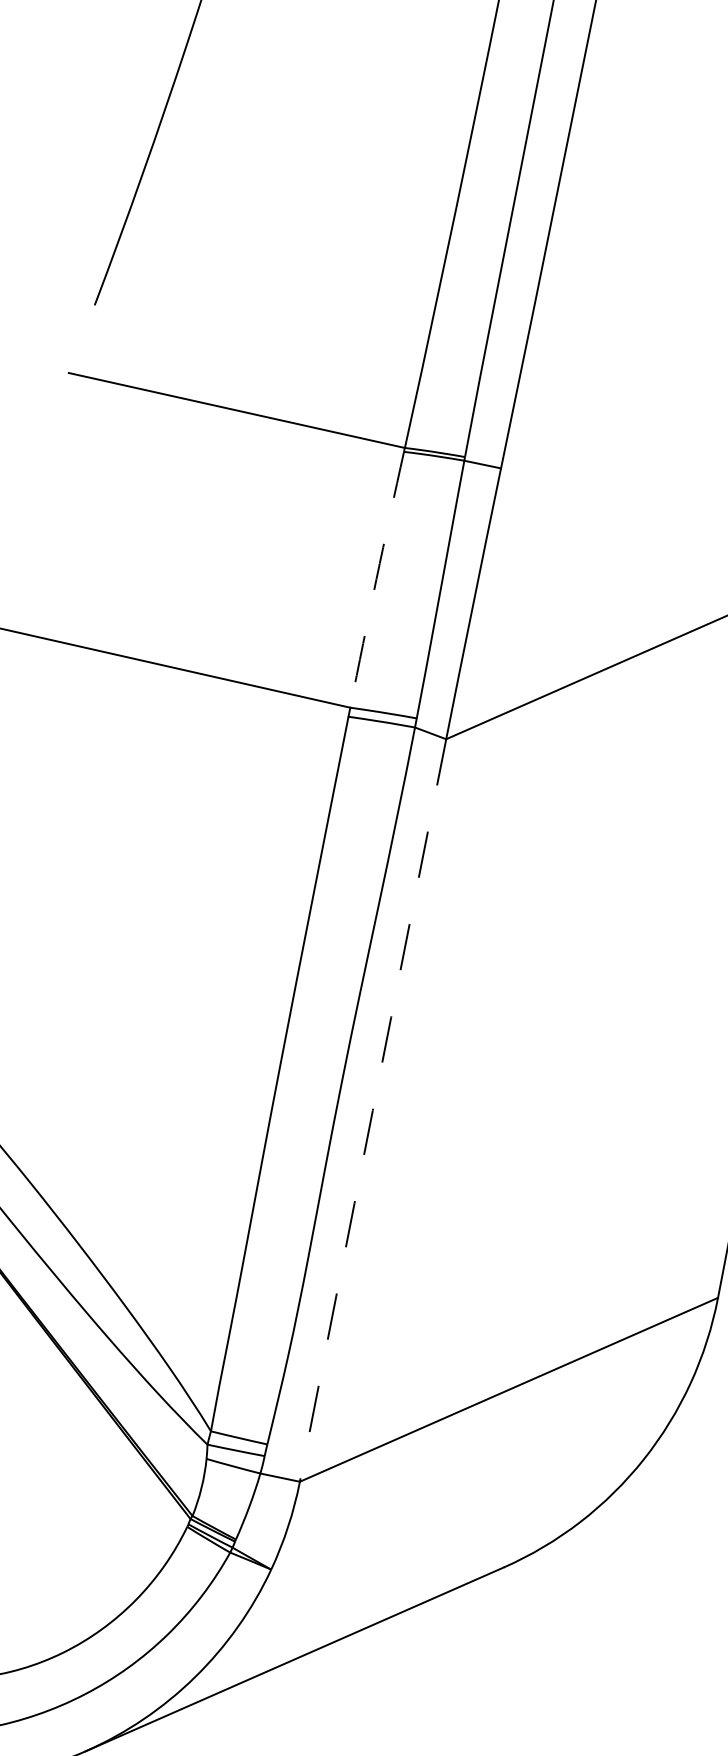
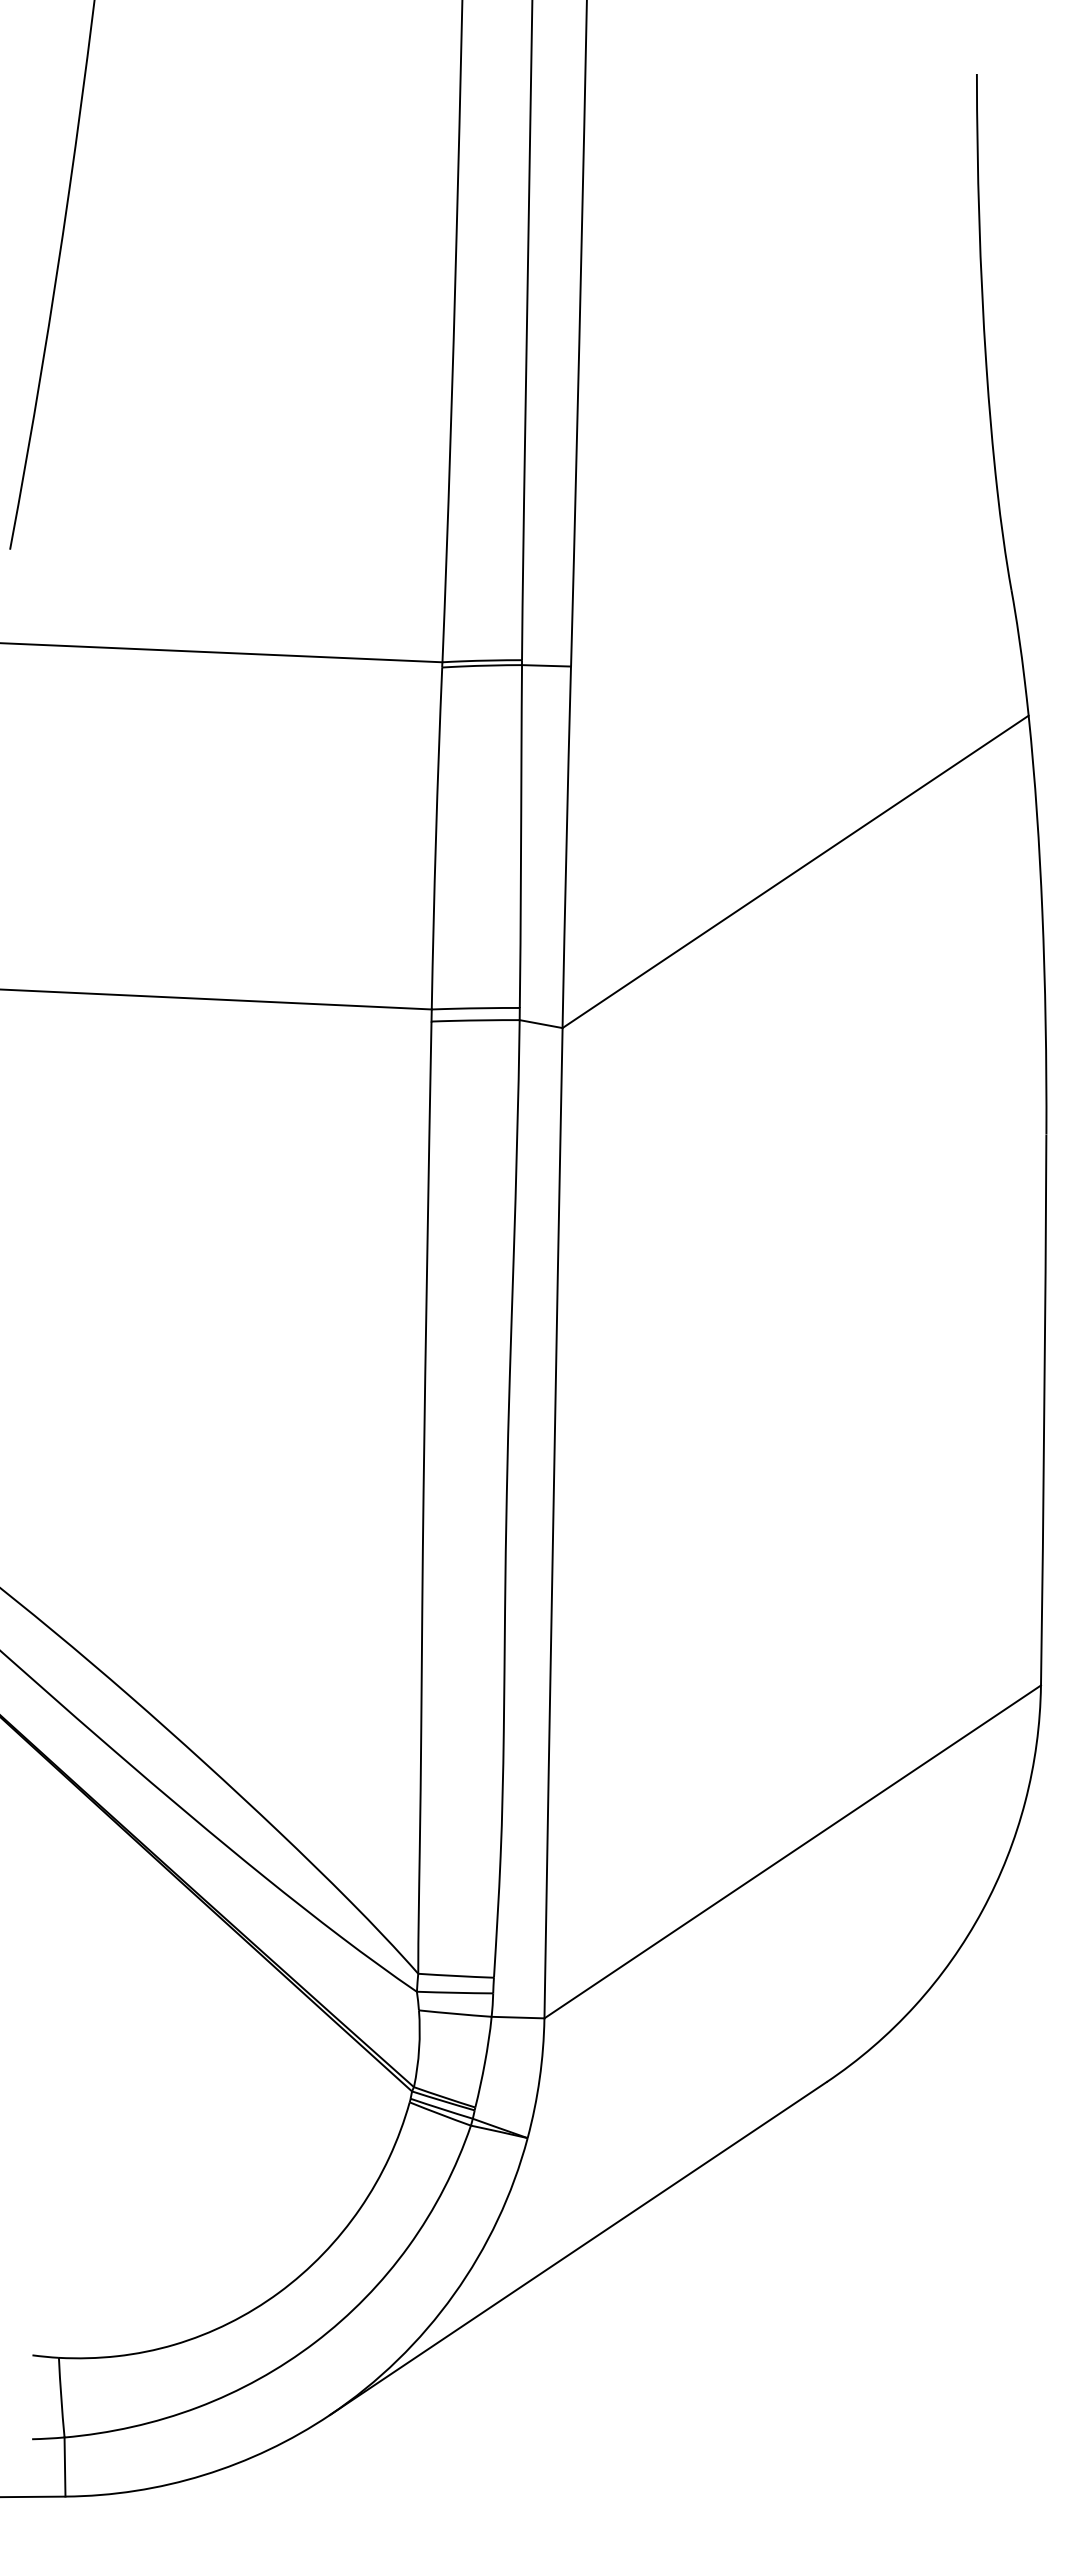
arc: (376, 579) -> (435, 838), dashed -> solid
arc: (373, 1110) -> (553, 1523), dashed -> solid

